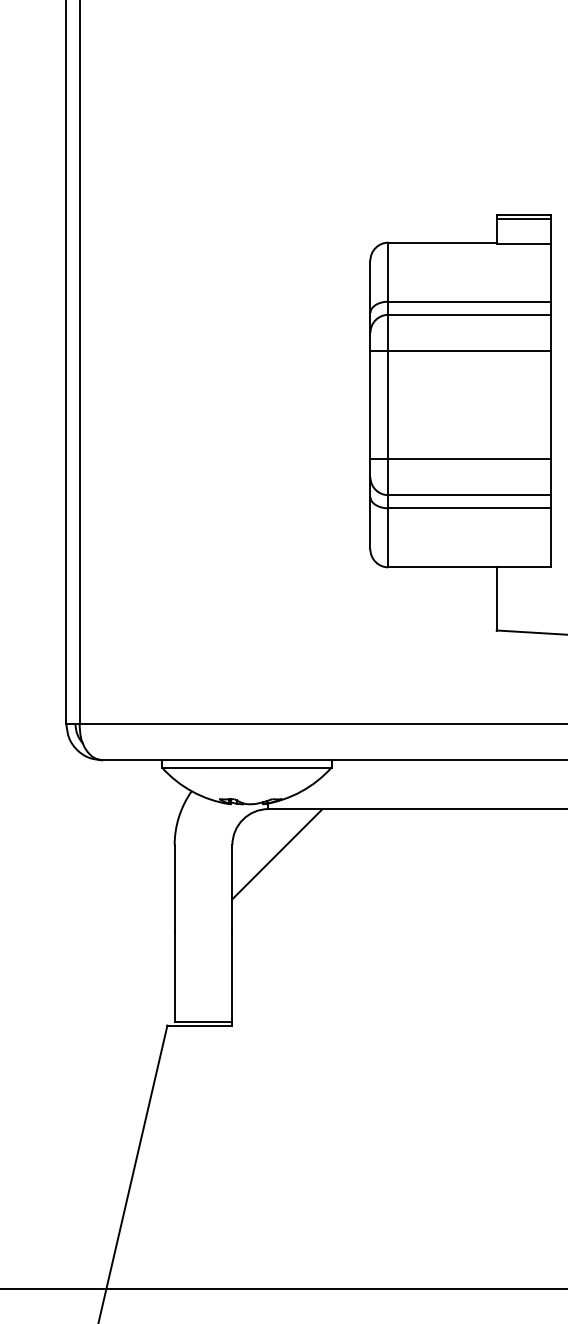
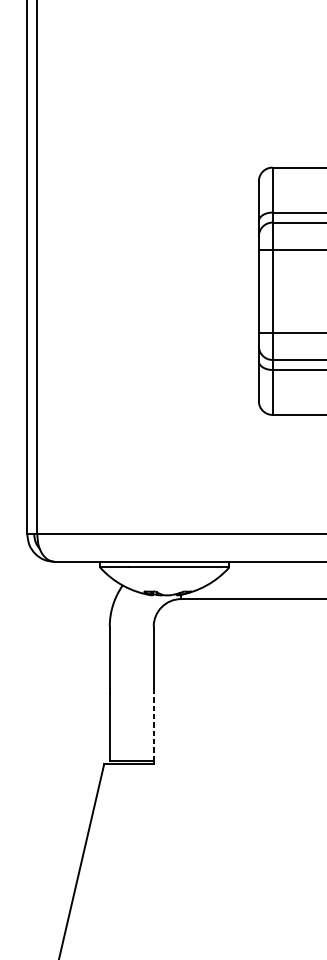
line: (277, 854) -> (188, 633), removed
line: (232, 976) -> (153, 726), solid -> dashed

